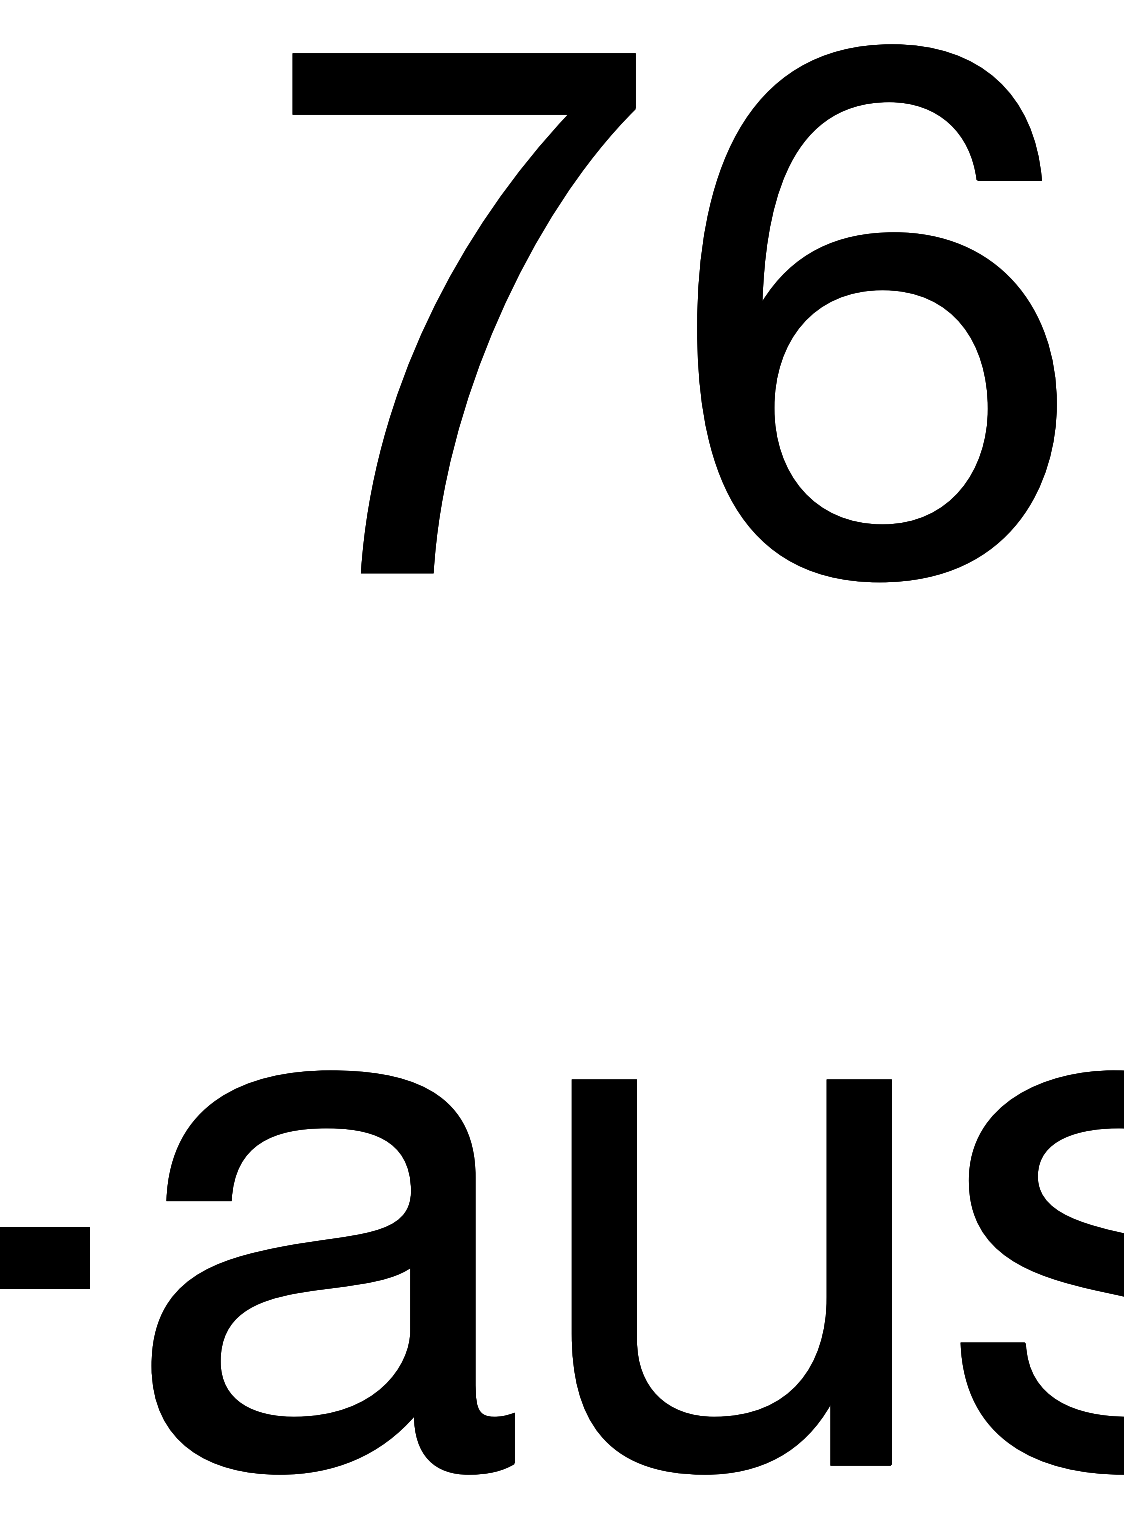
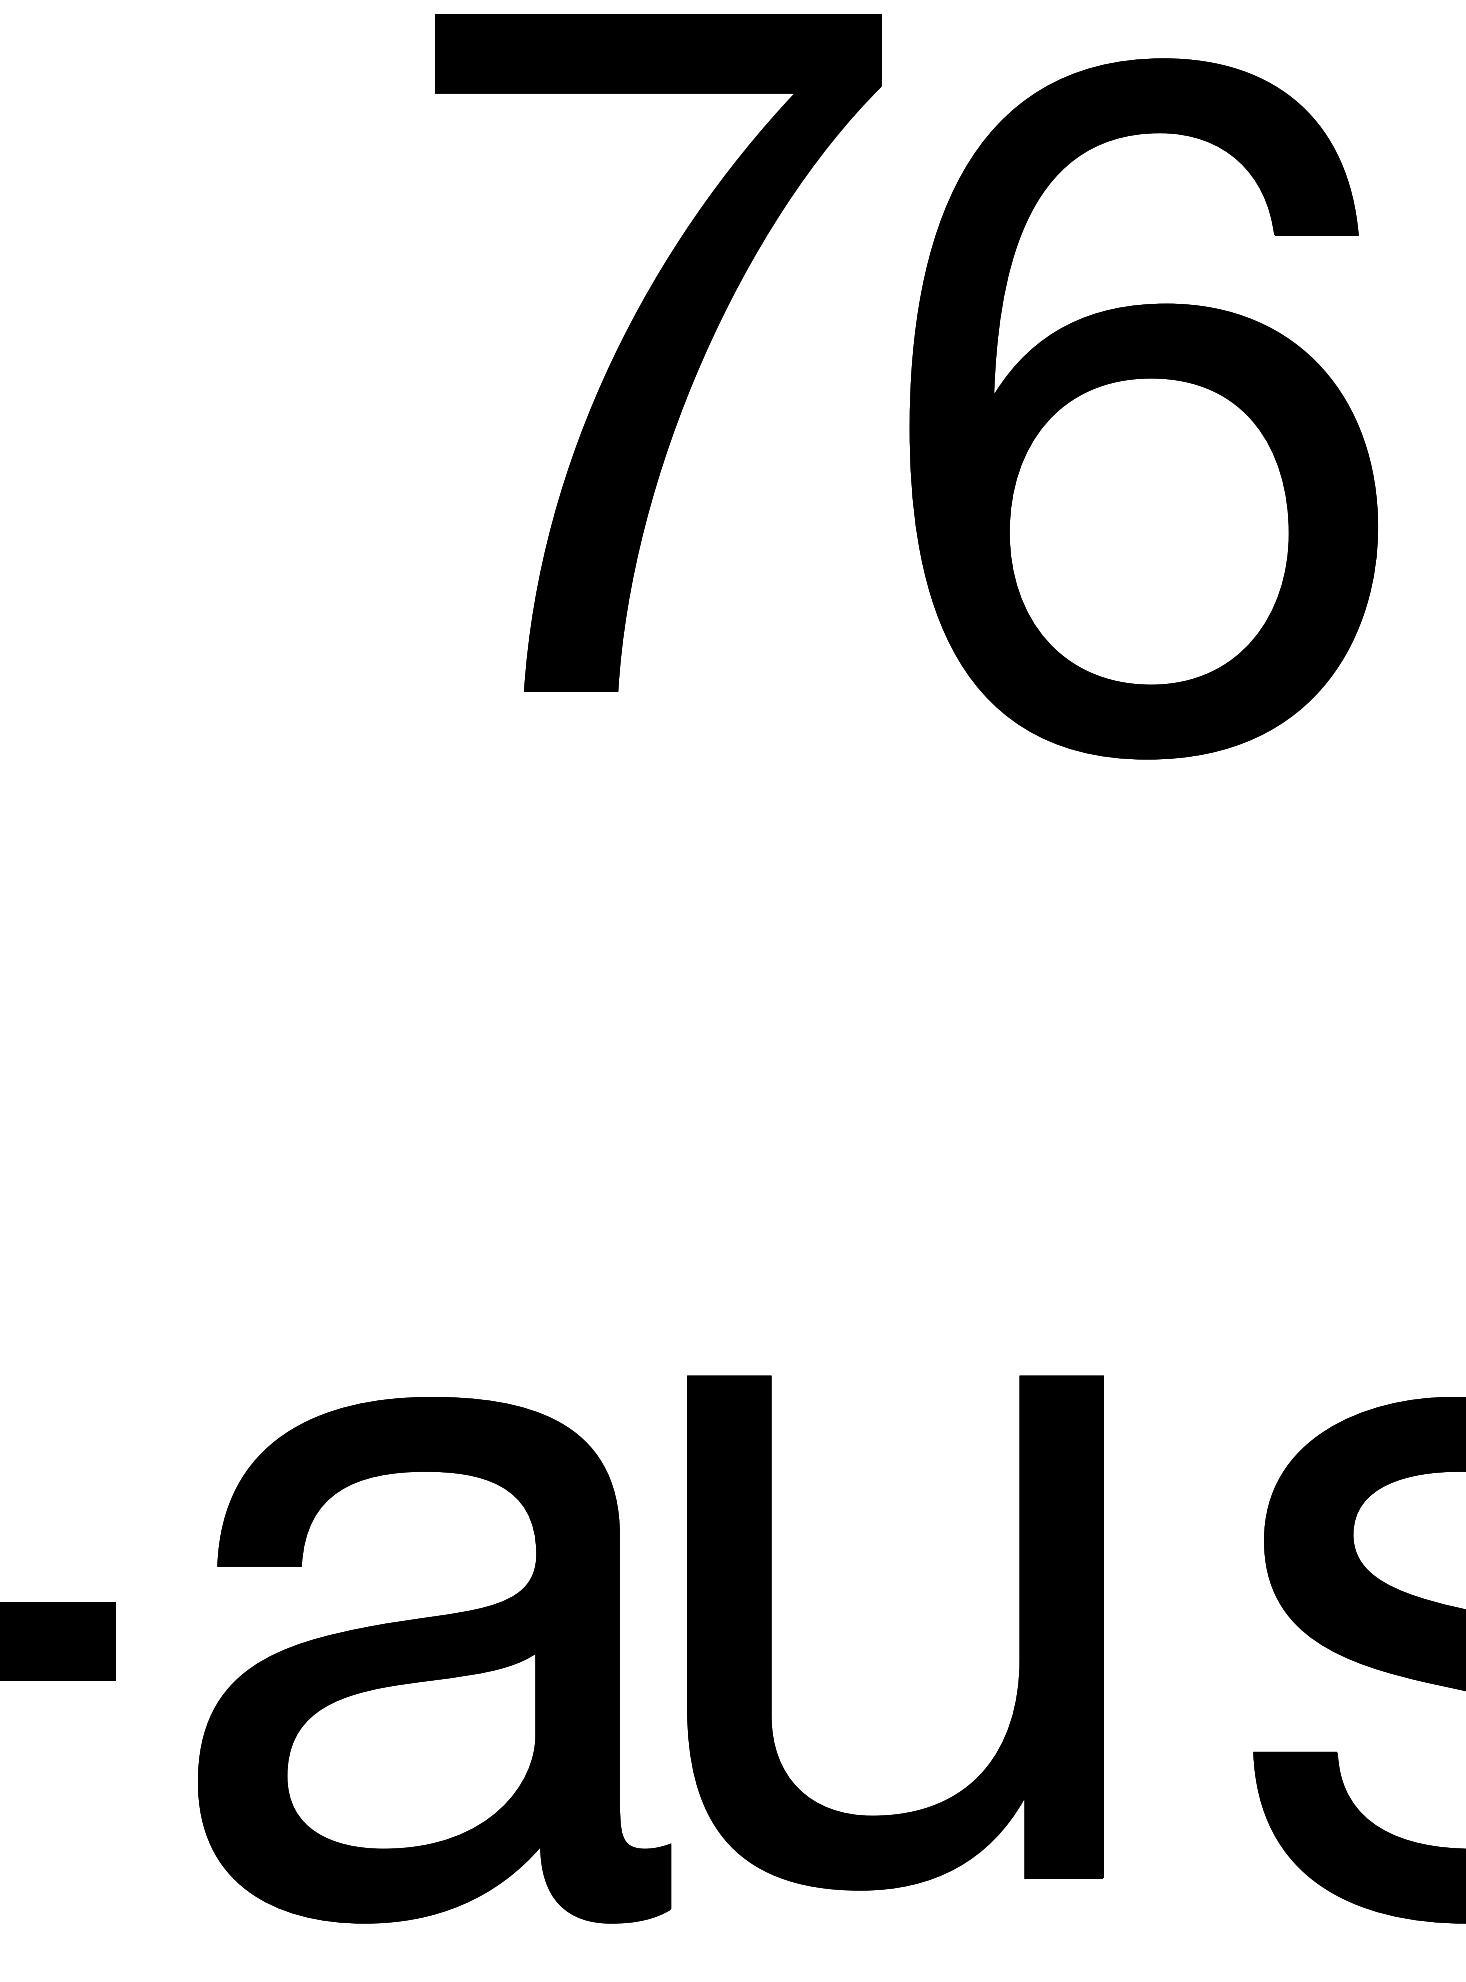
part: (464, 312) -> (658, 352), moved
part: (636, 1276) -> (771, 1632), moved

